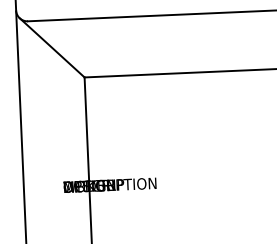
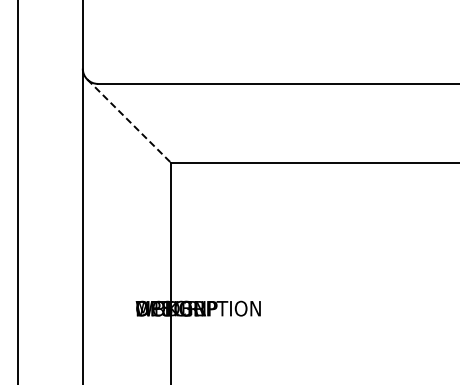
line: (51, 47) -> (128, 120), solid -> dashed

